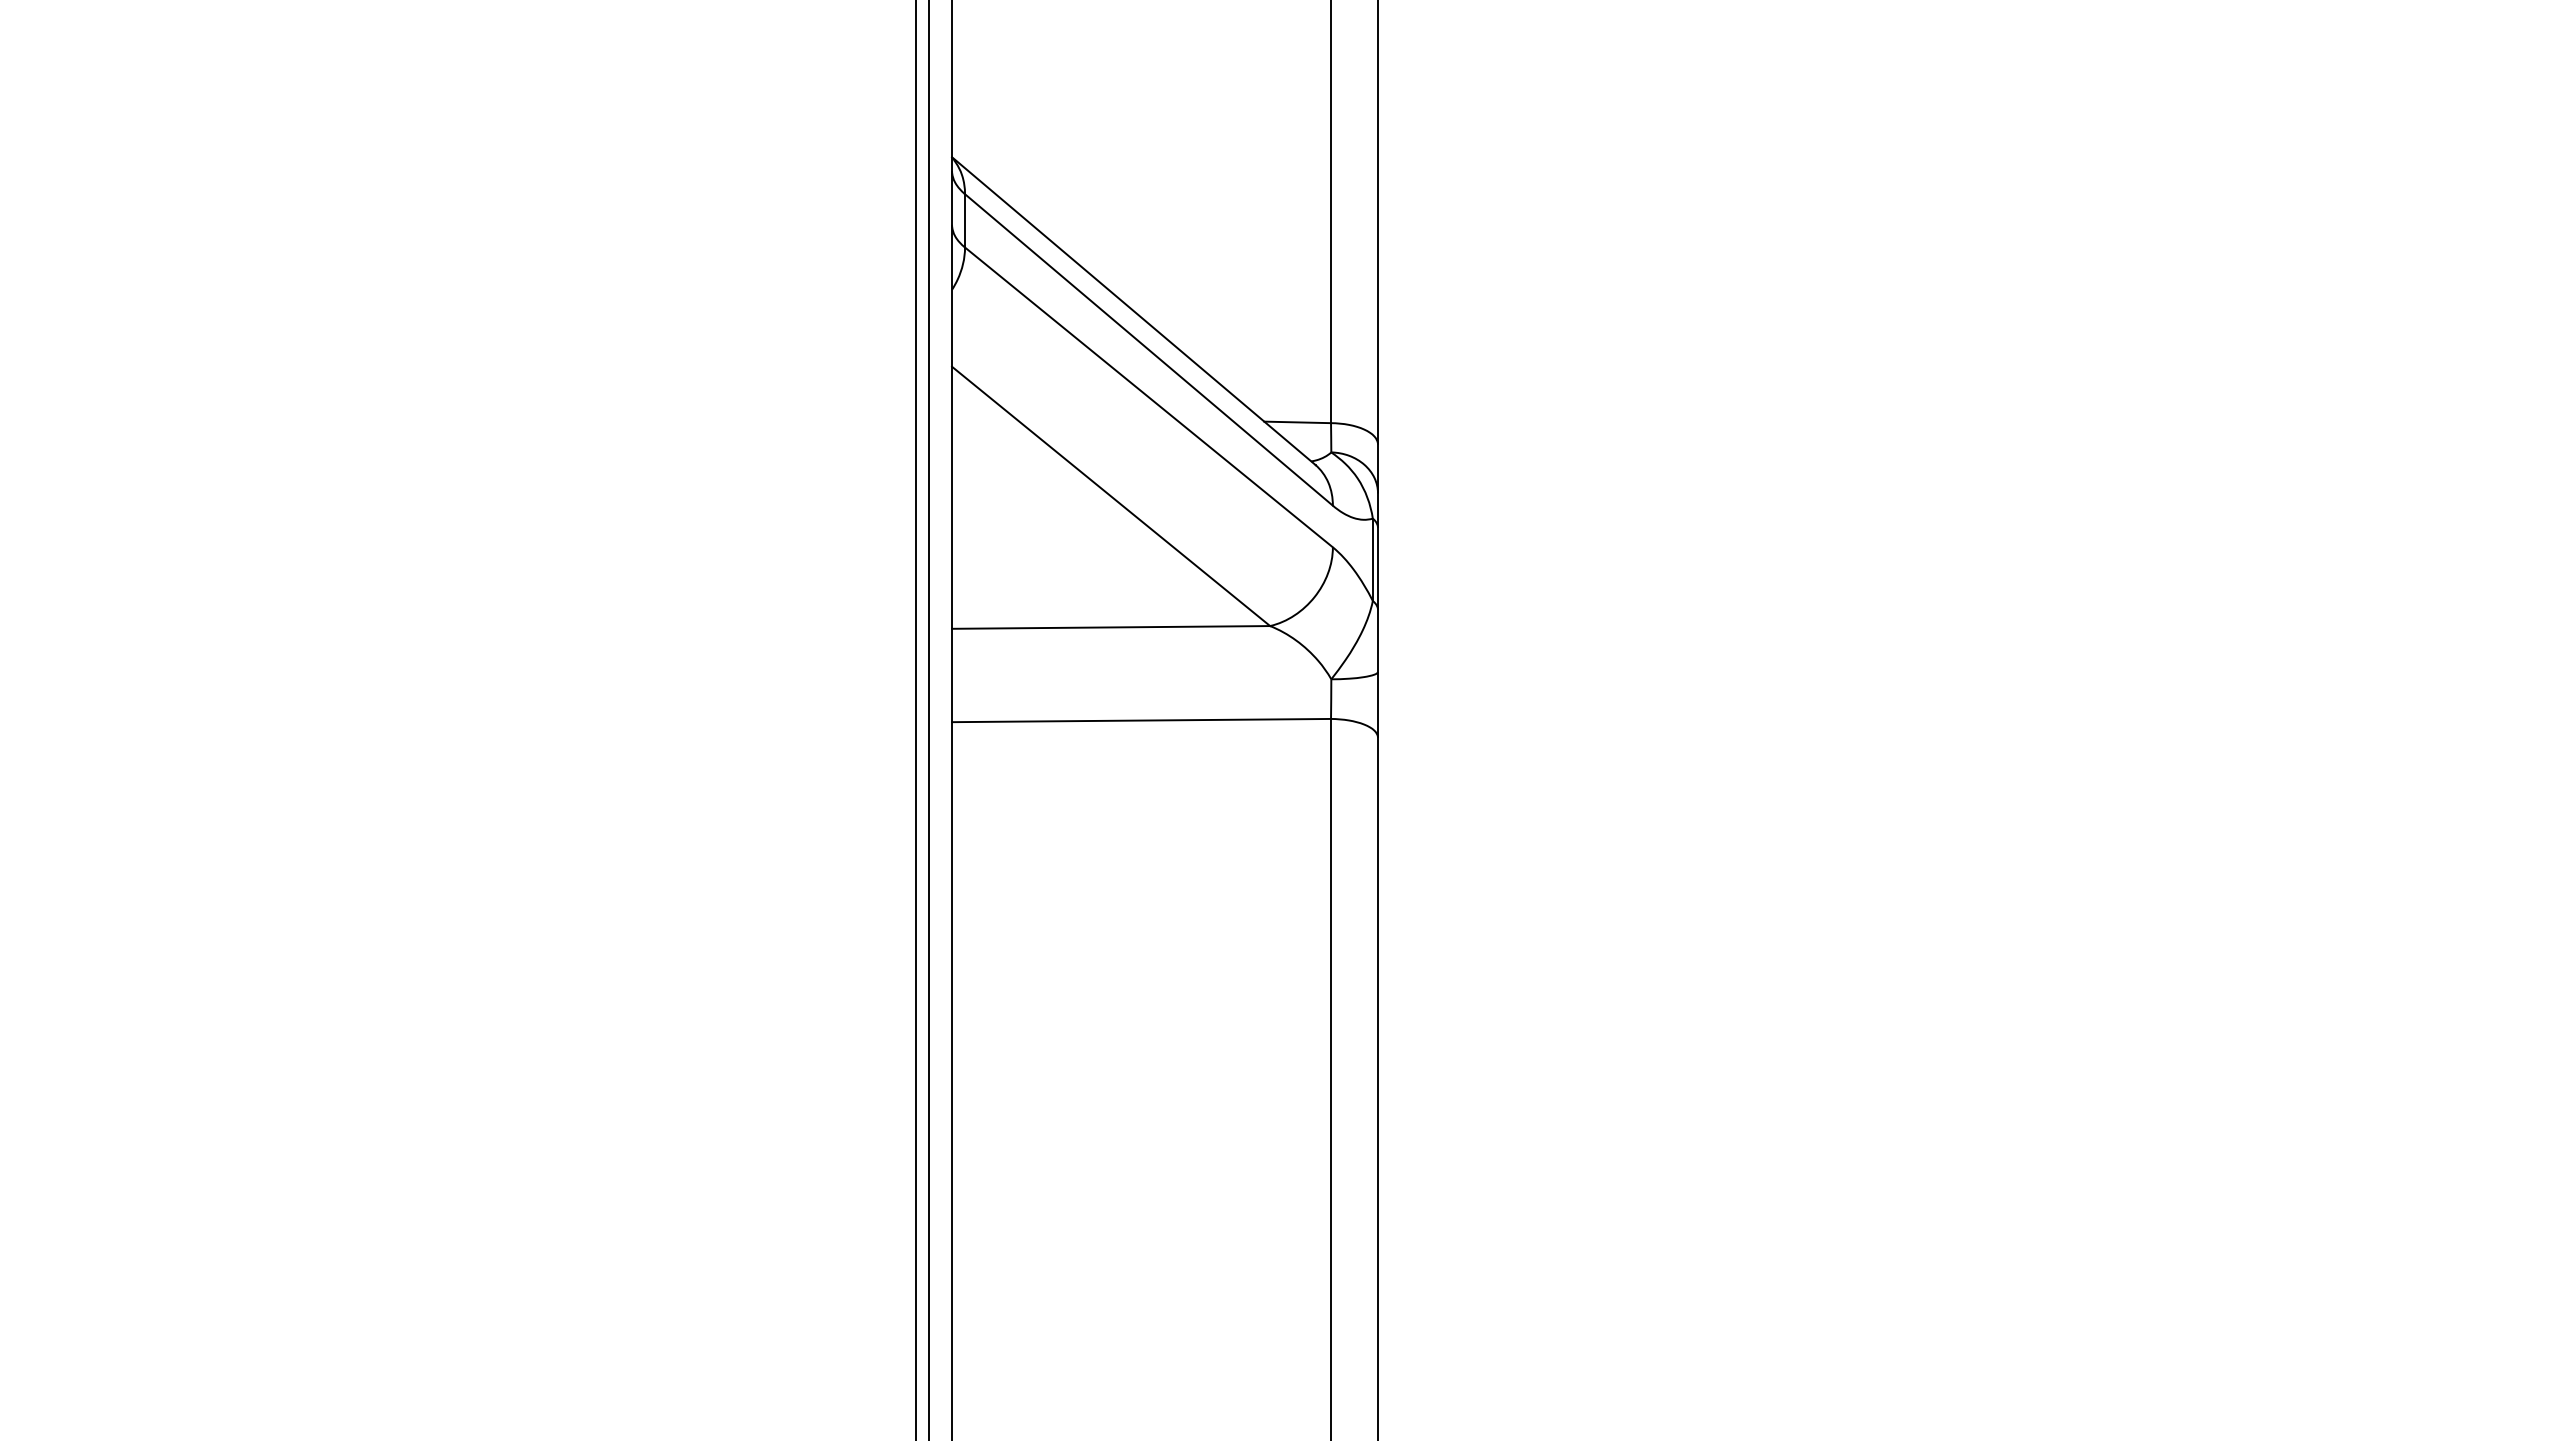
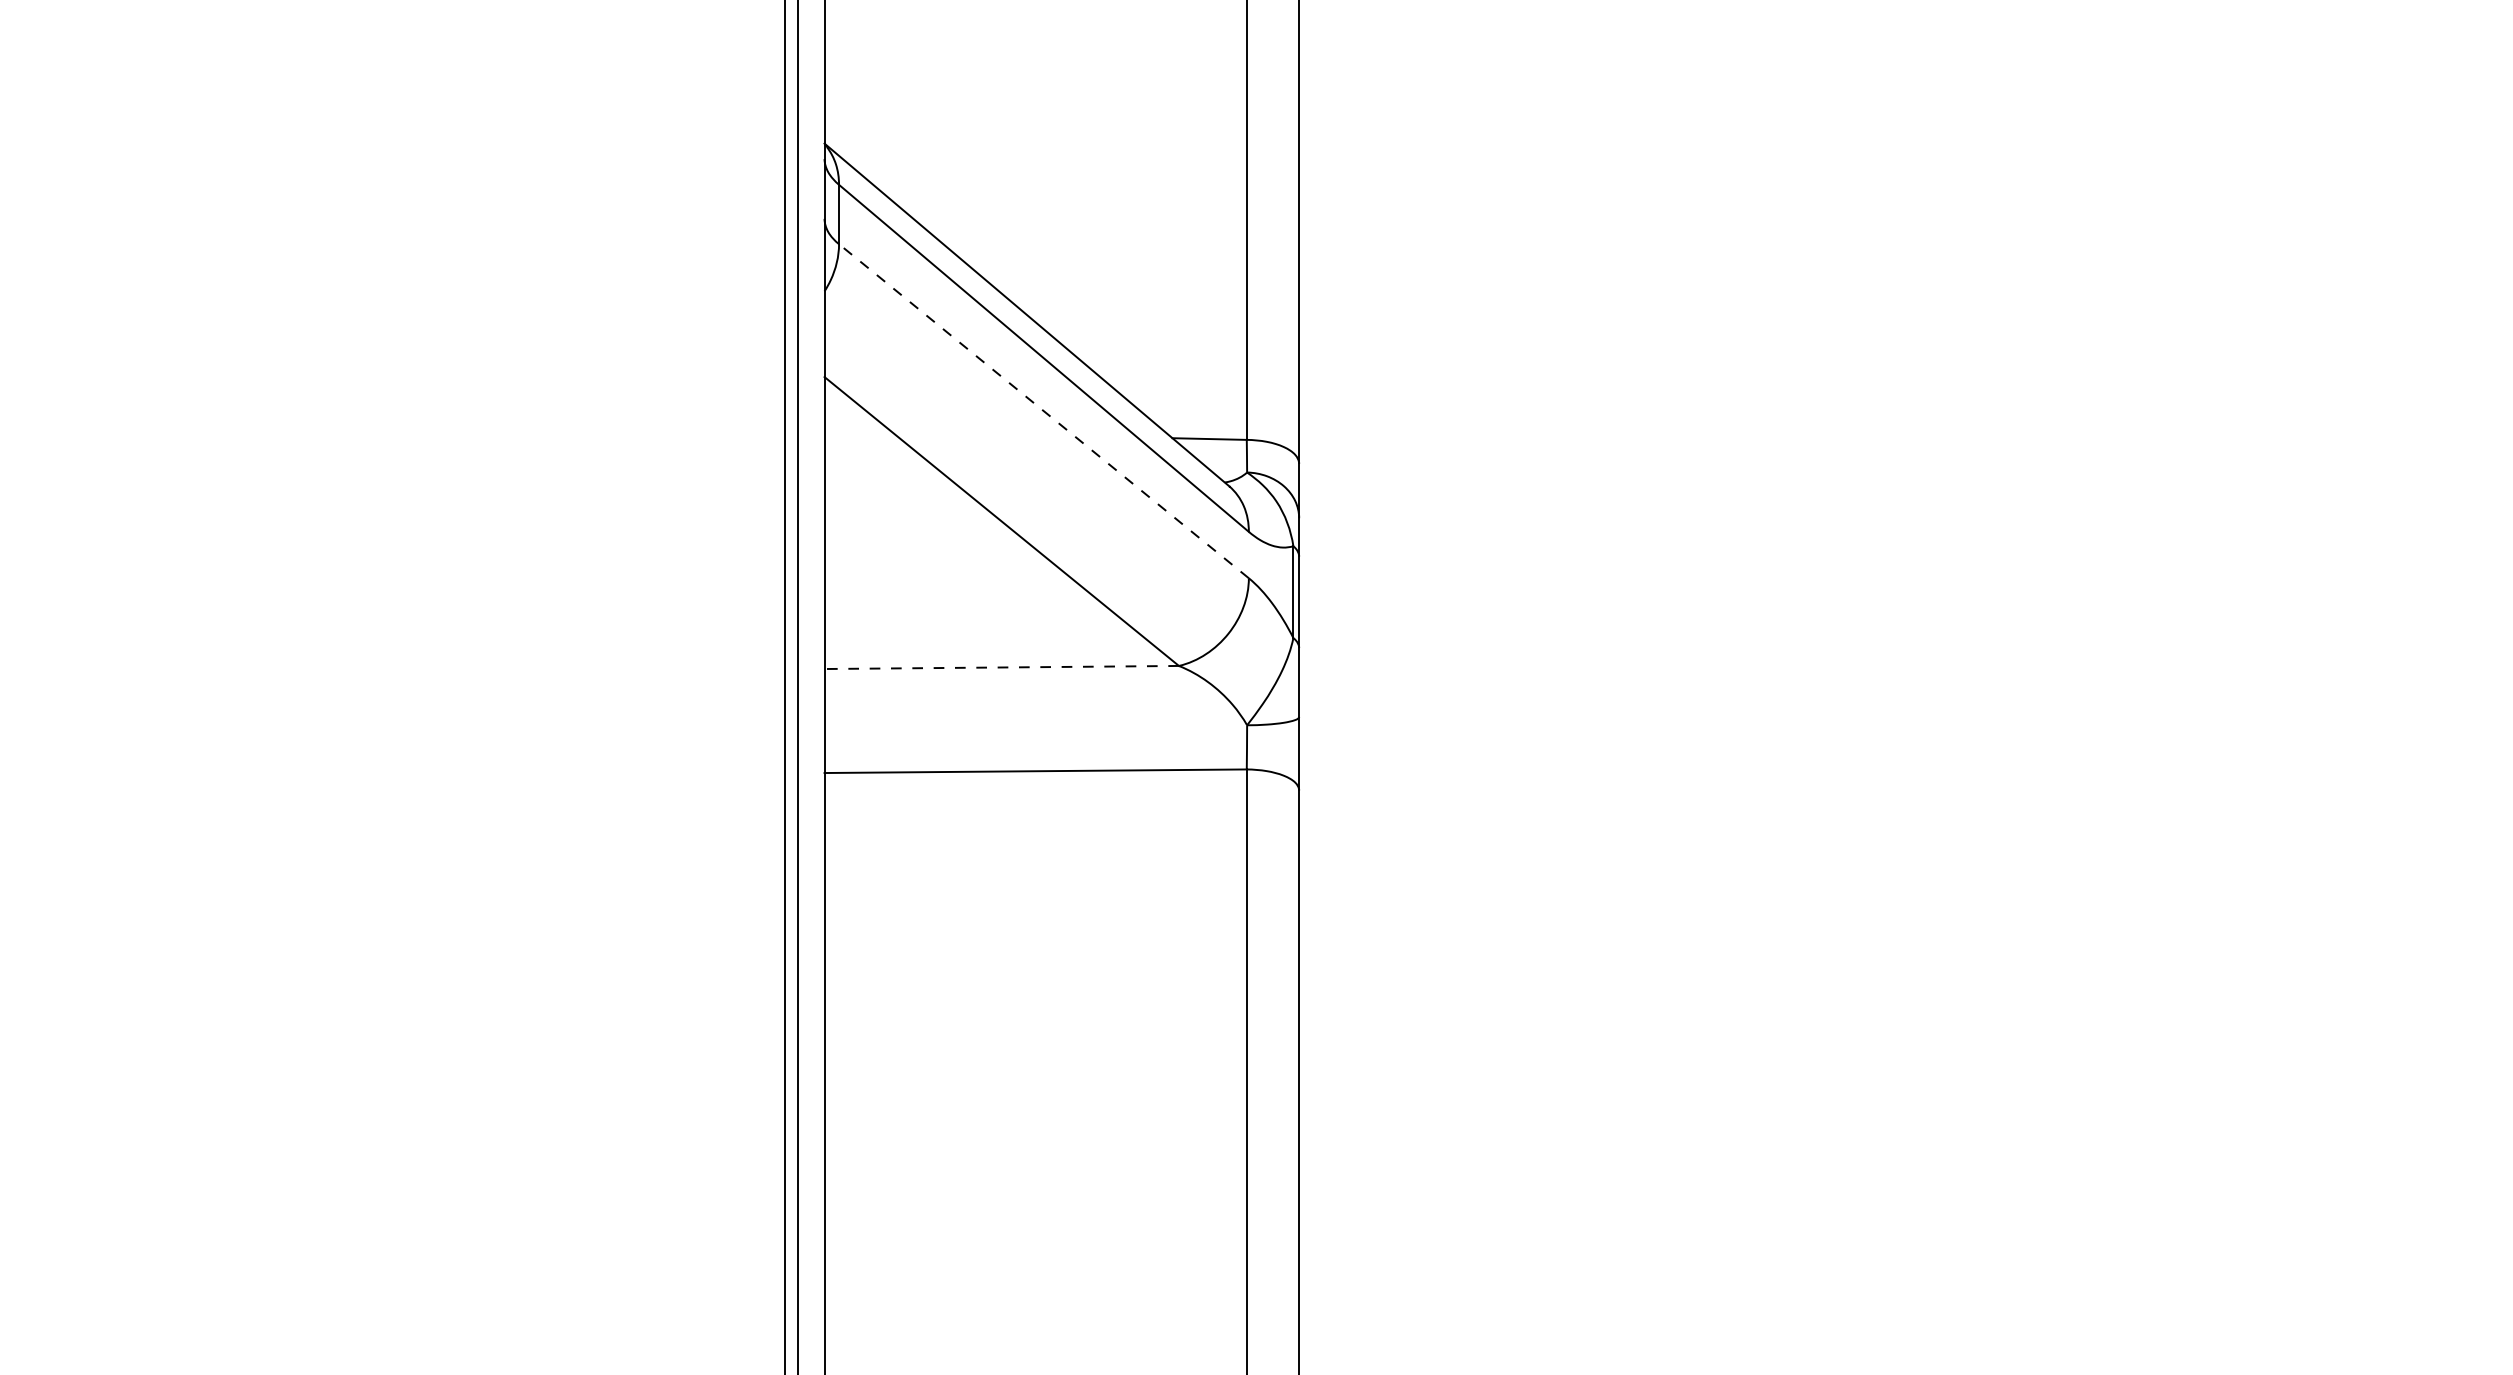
line: (1148, 397) -> (1043, 411), solid -> dashed
line: (1110, 627) -> (1001, 667), solid -> dashed

